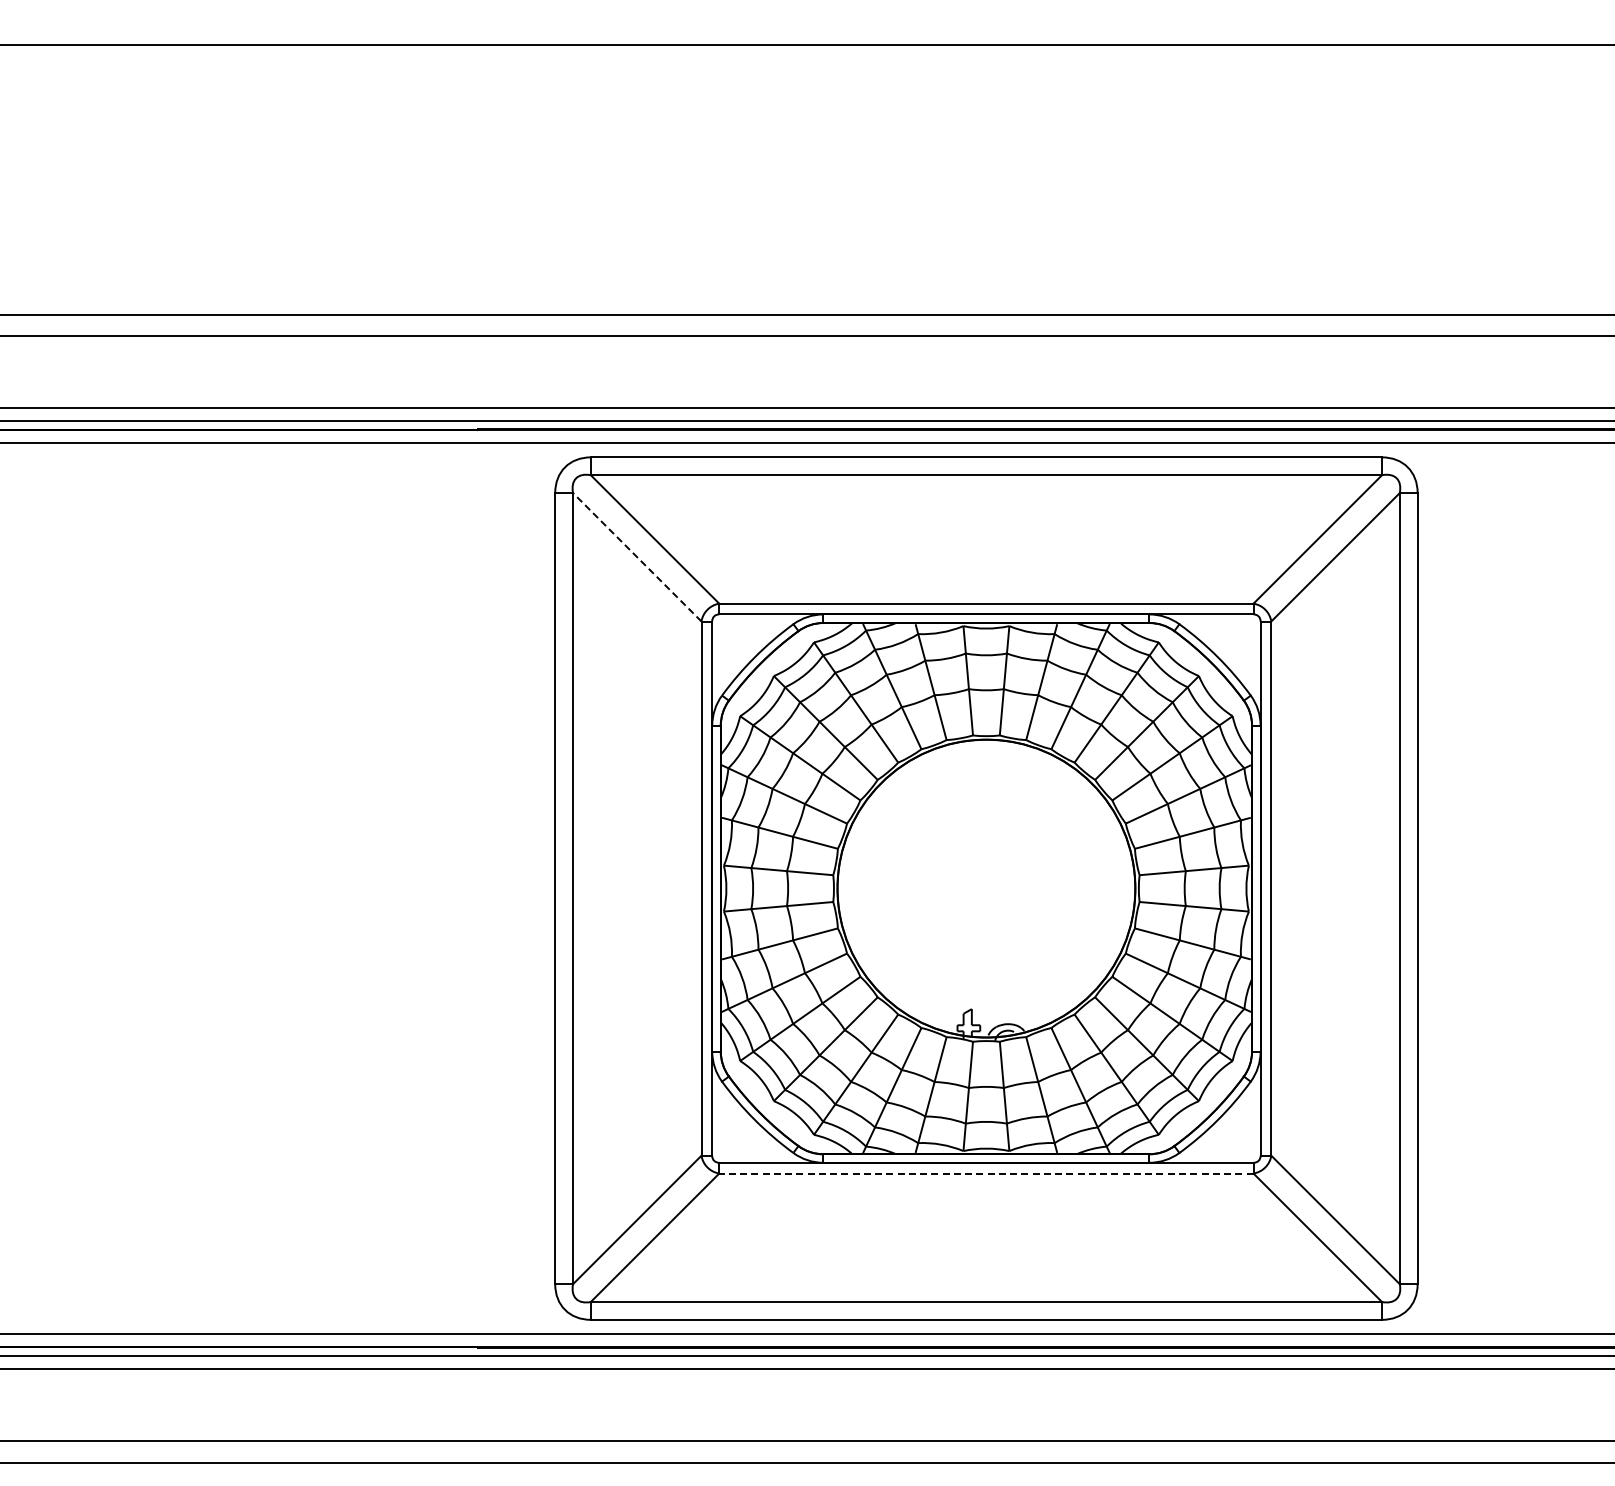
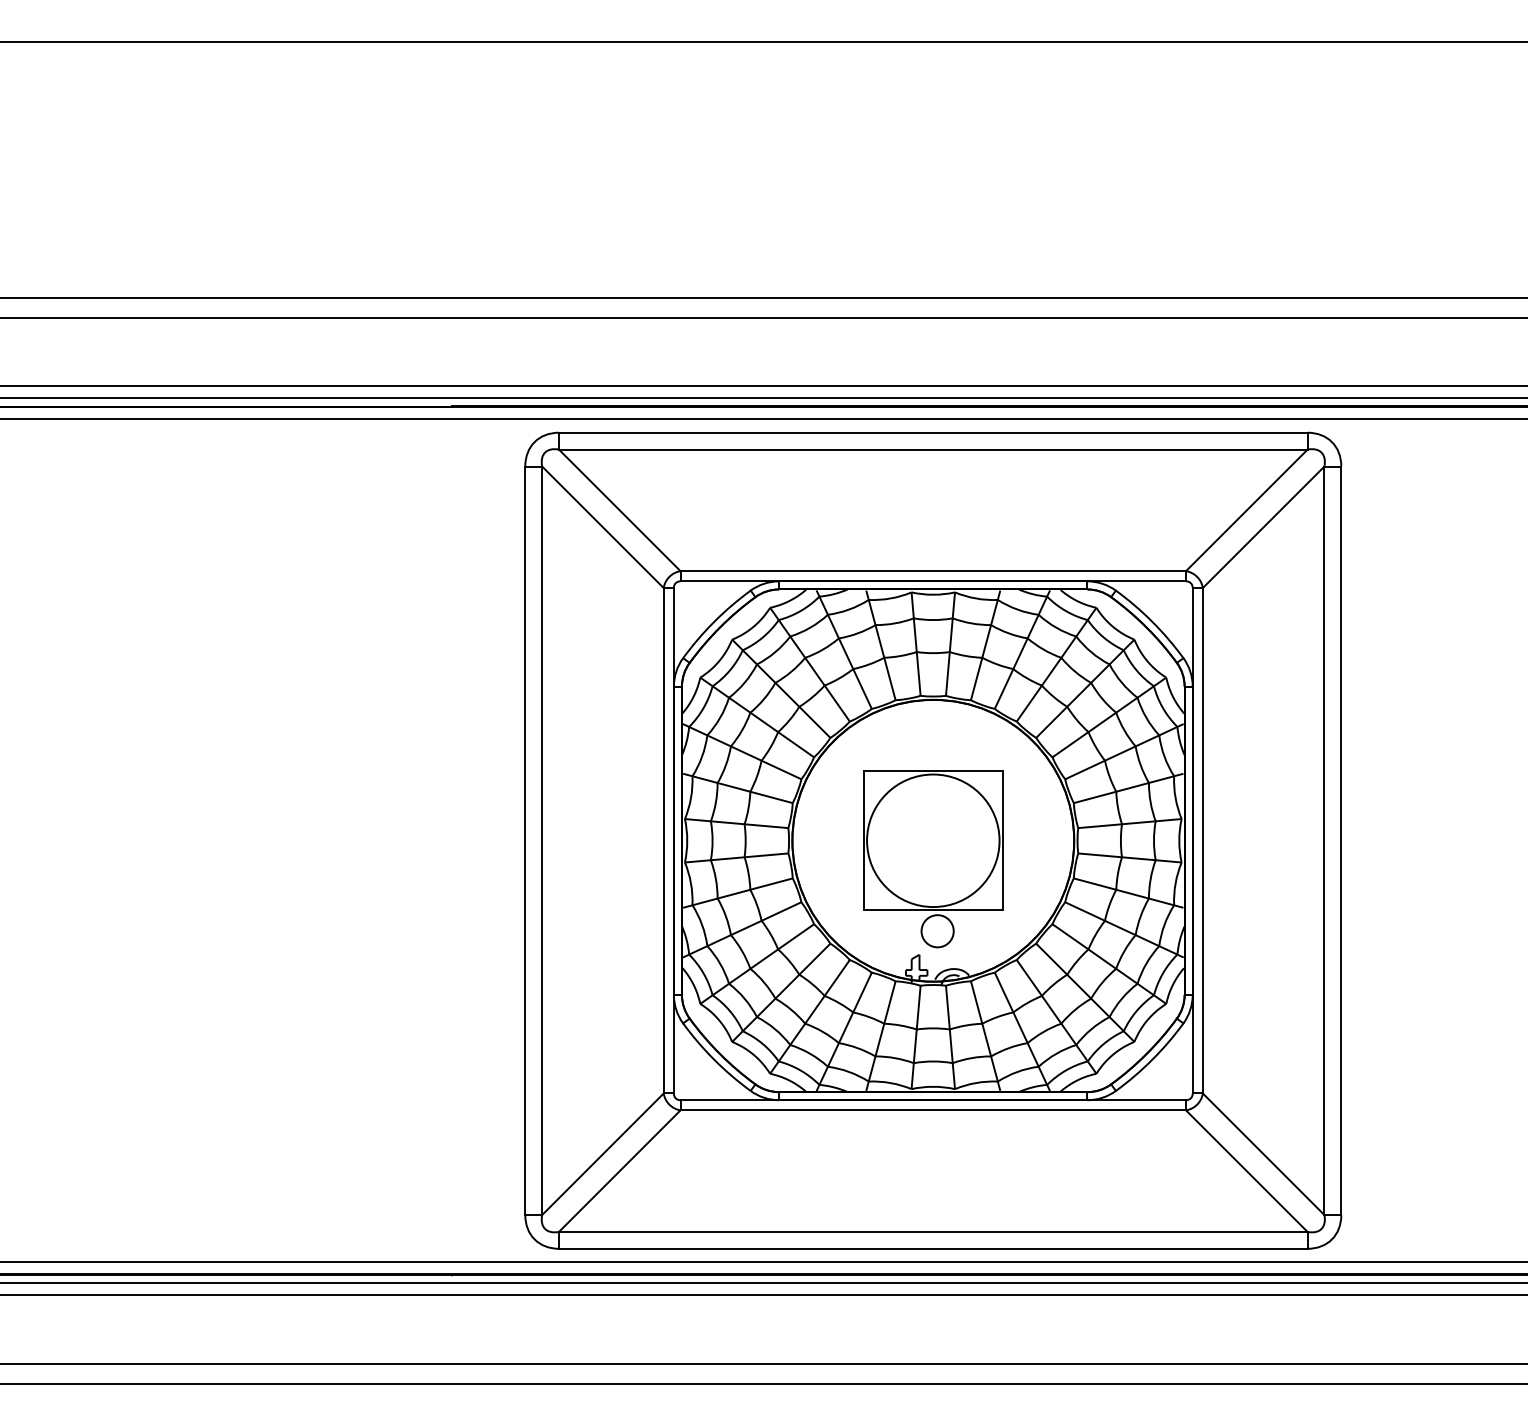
line: (637, 557) -> (603, 527), dashed -> solid
part: (986, 908) -> (933, 859), added
line: (985, 1173) -> (932, 1110), dashed -> solid

